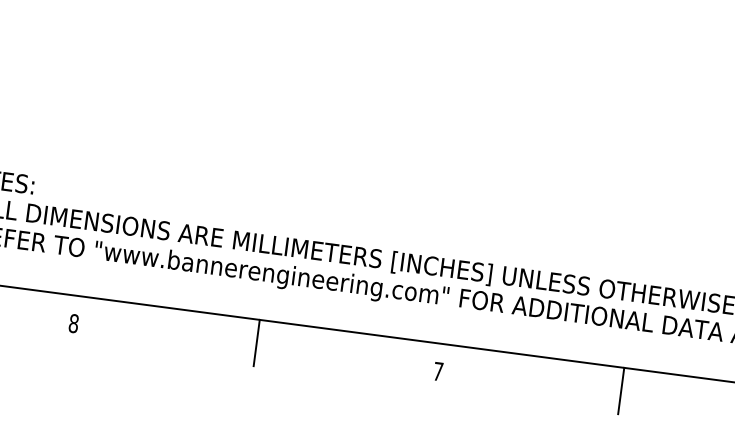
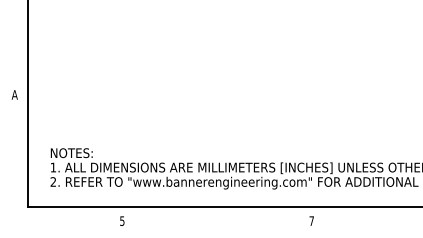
text: (74, 322) -> (122, 220), 8 -> 5
line: (257, 342) -> (217, 218), removed
line: (621, 390) -> (406, 218), removed

